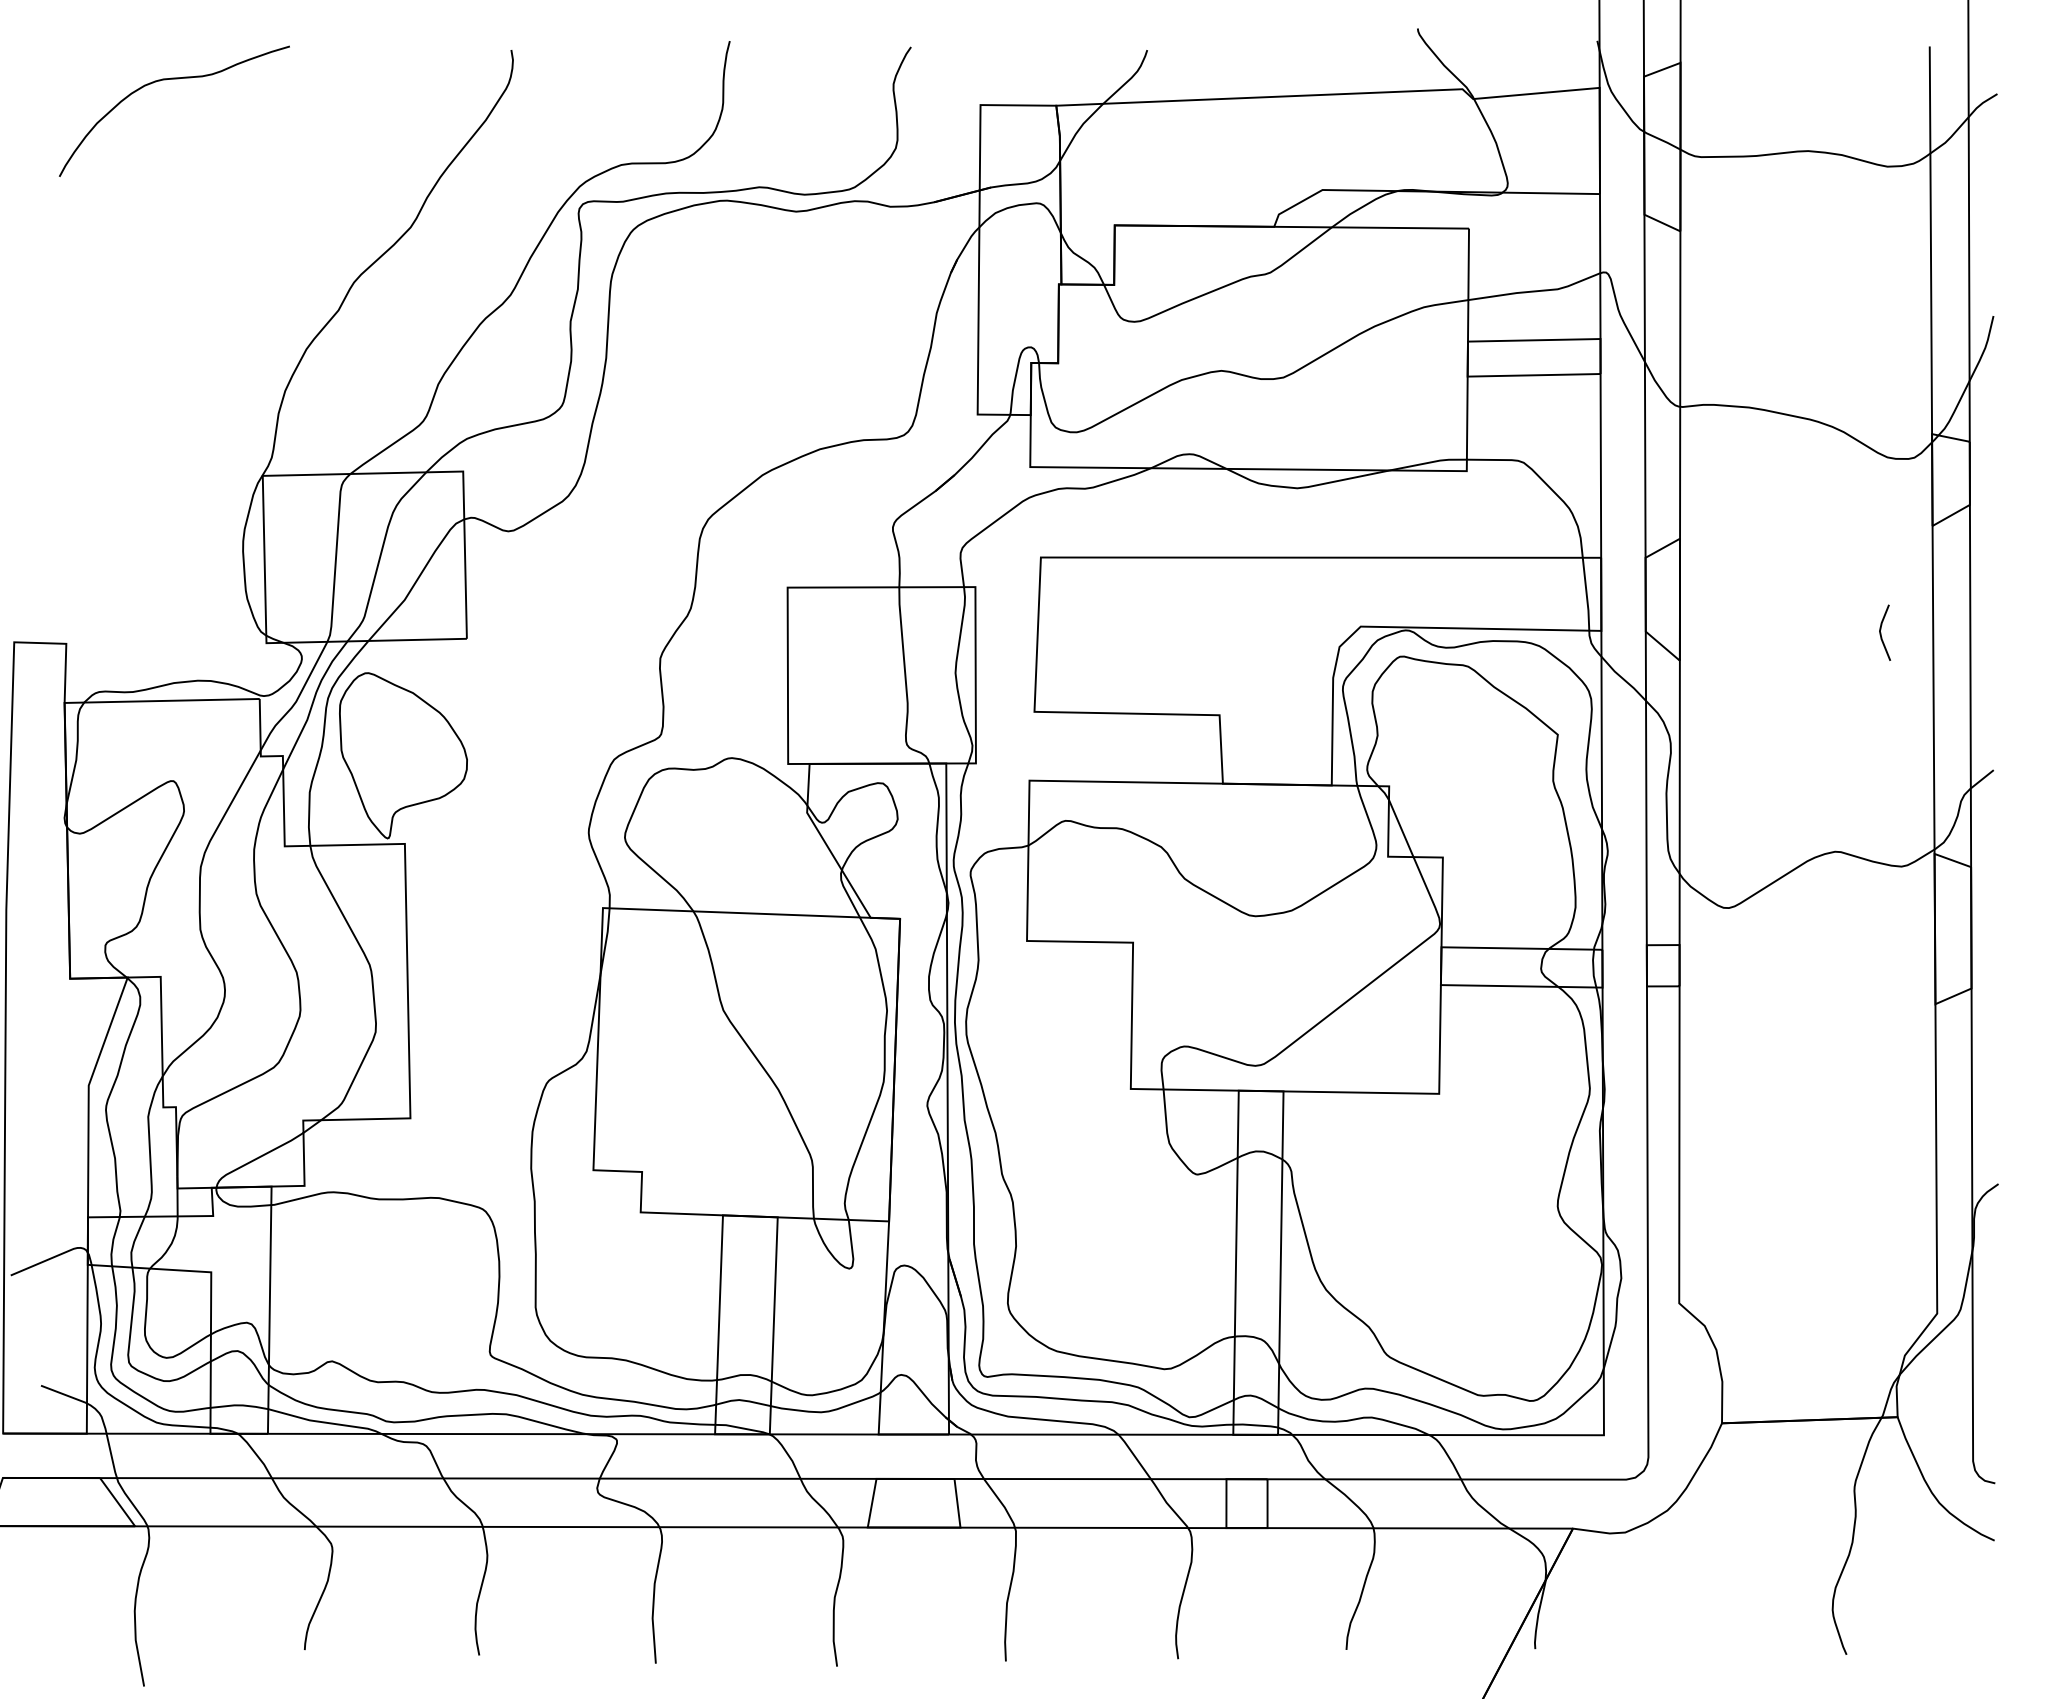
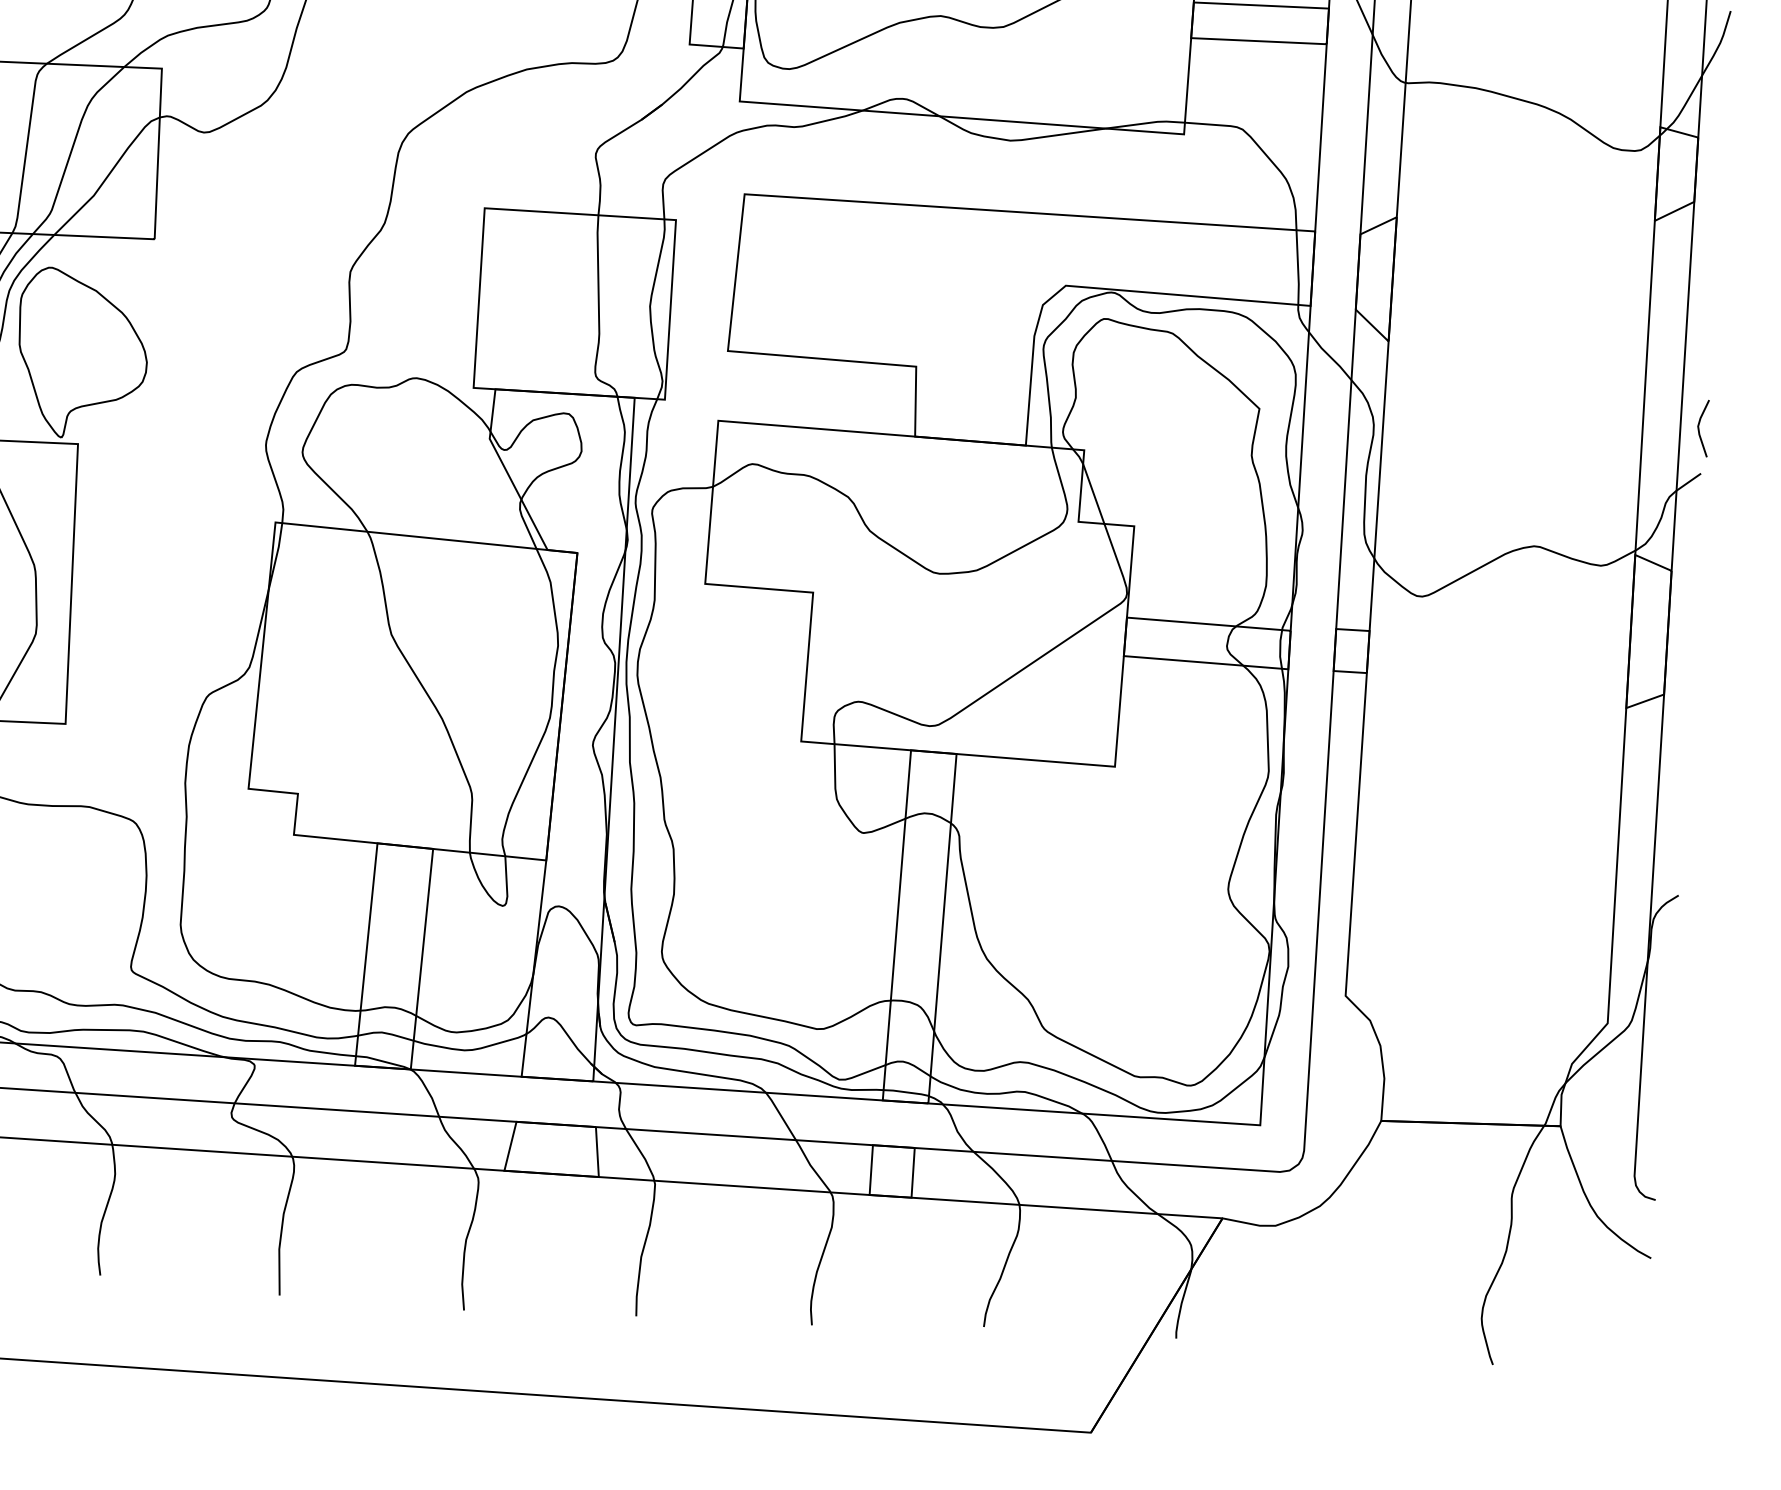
line: (1881, 632) -> (1699, 427), moved

